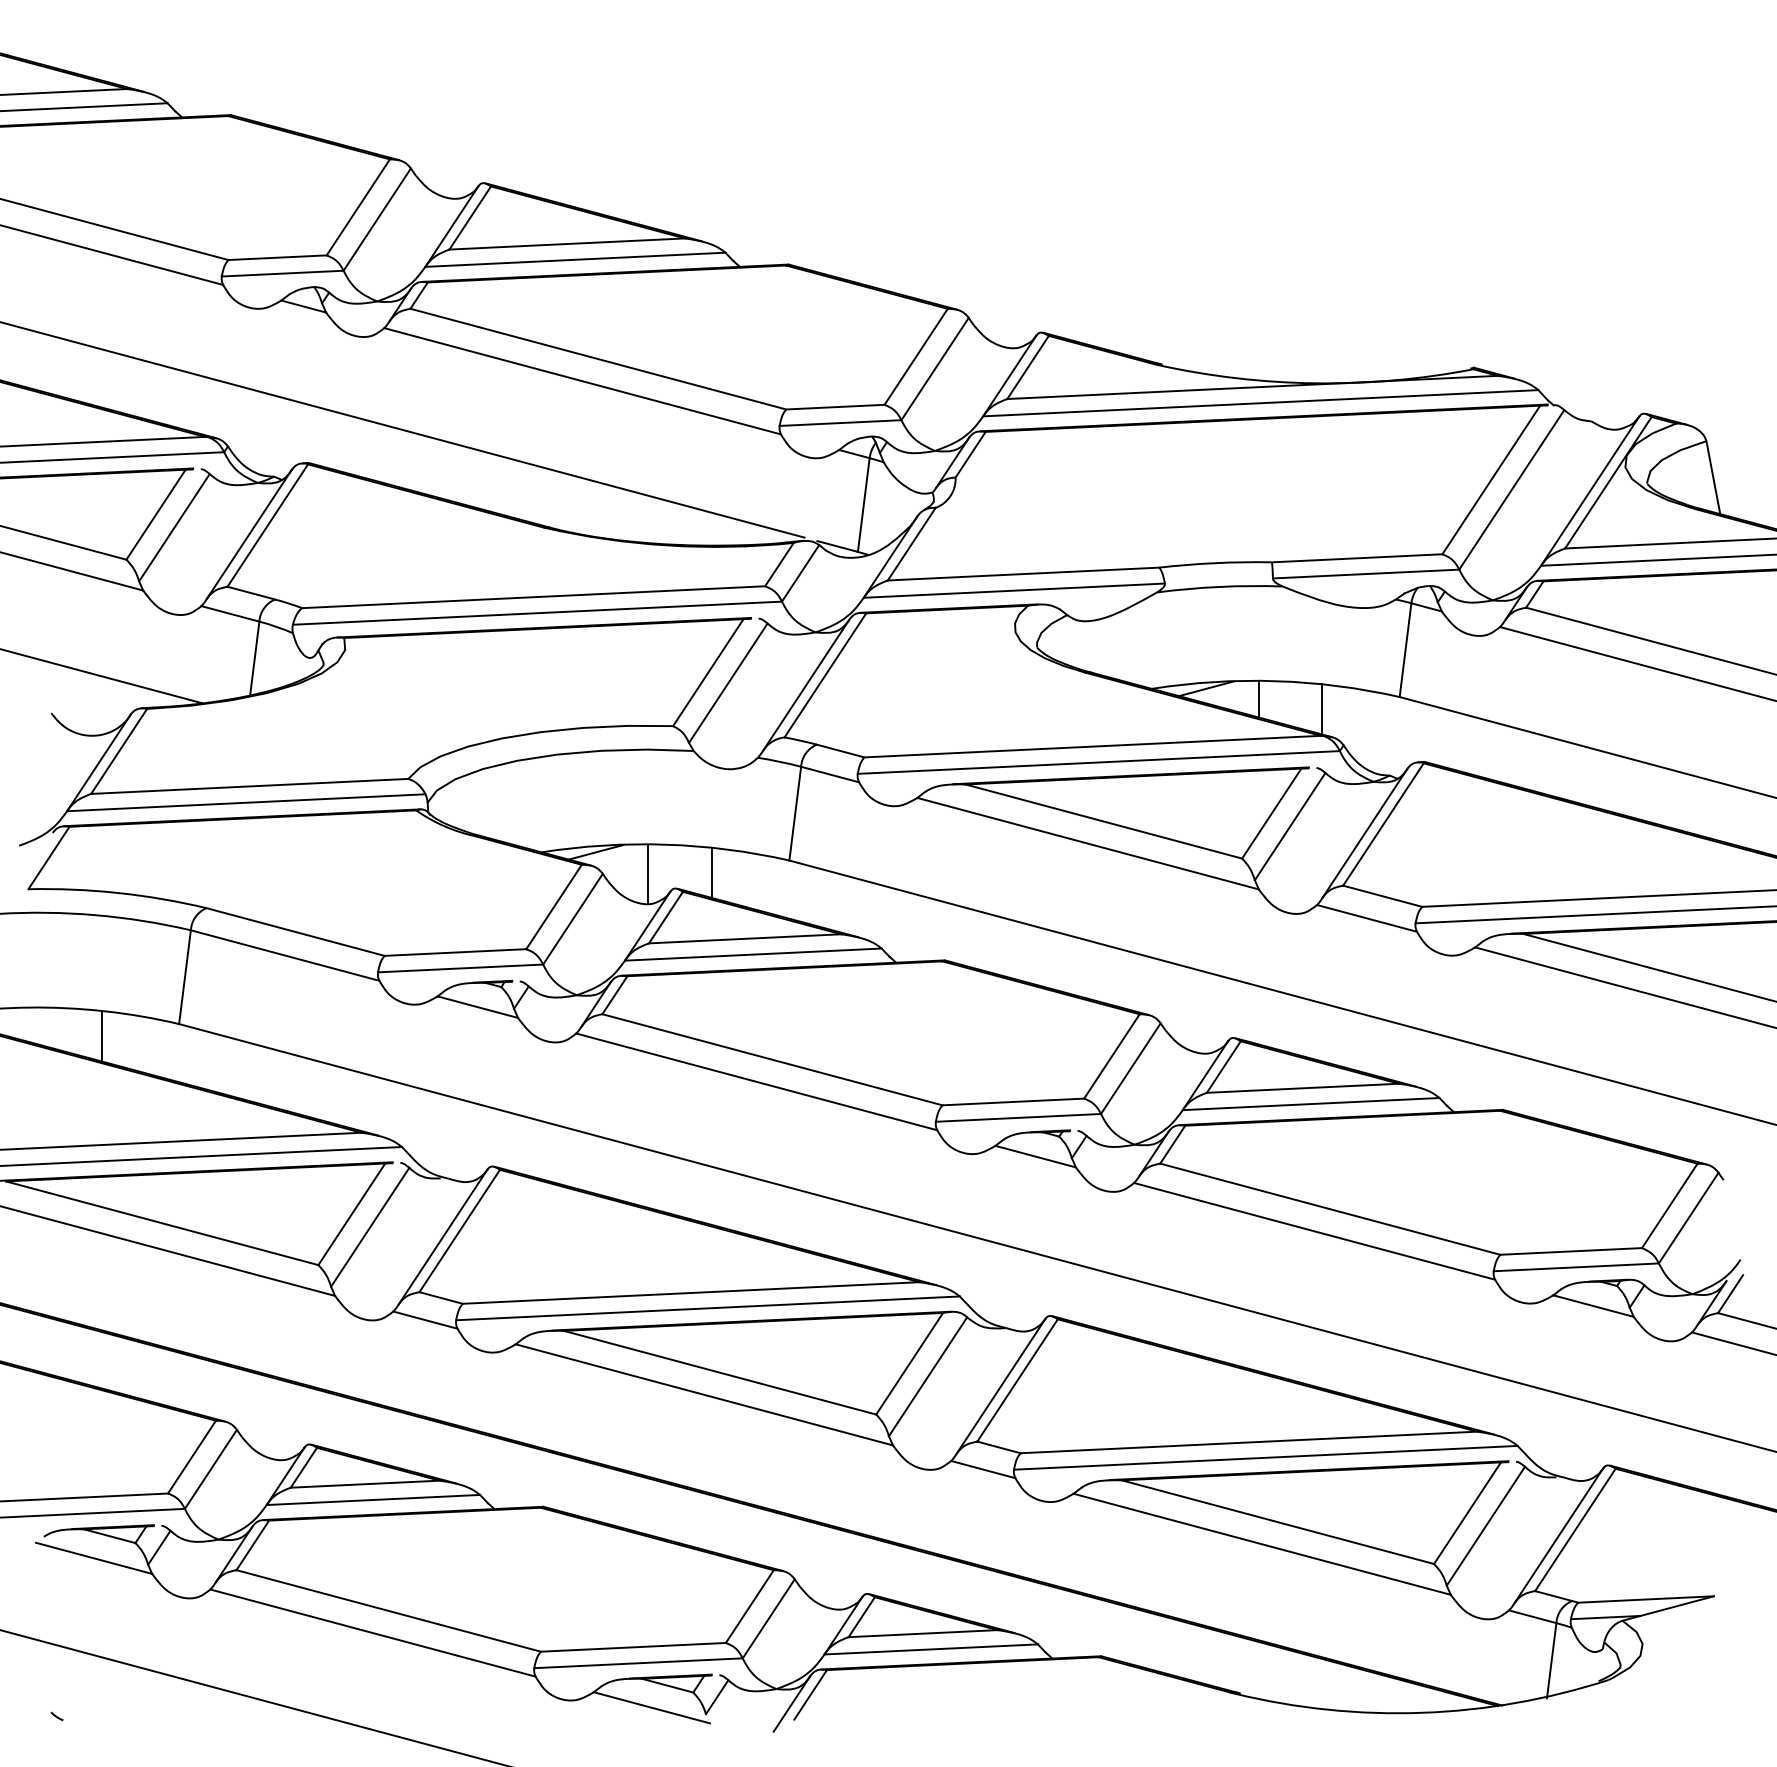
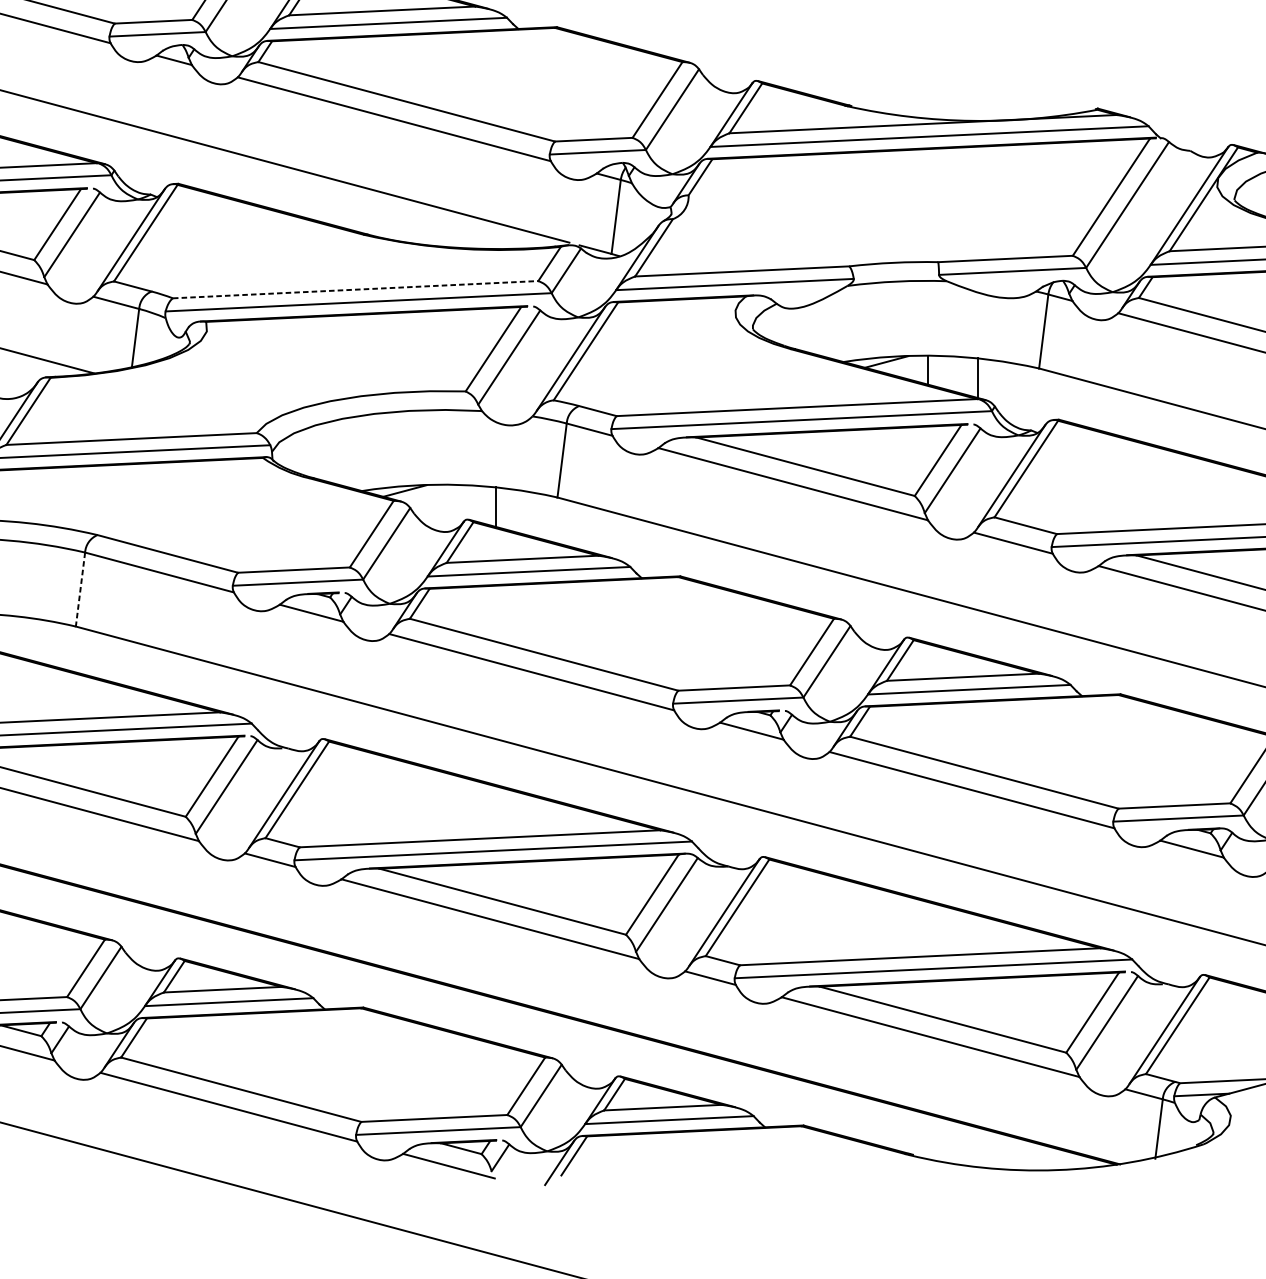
line: (533, 597) -> (355, 289), solid -> dashed
line: (648, 873) -> (446, 507), removed
line: (184, 977) -> (80, 589), solid -> dashed
line: (101, 1036) -> (14, 636), removed

